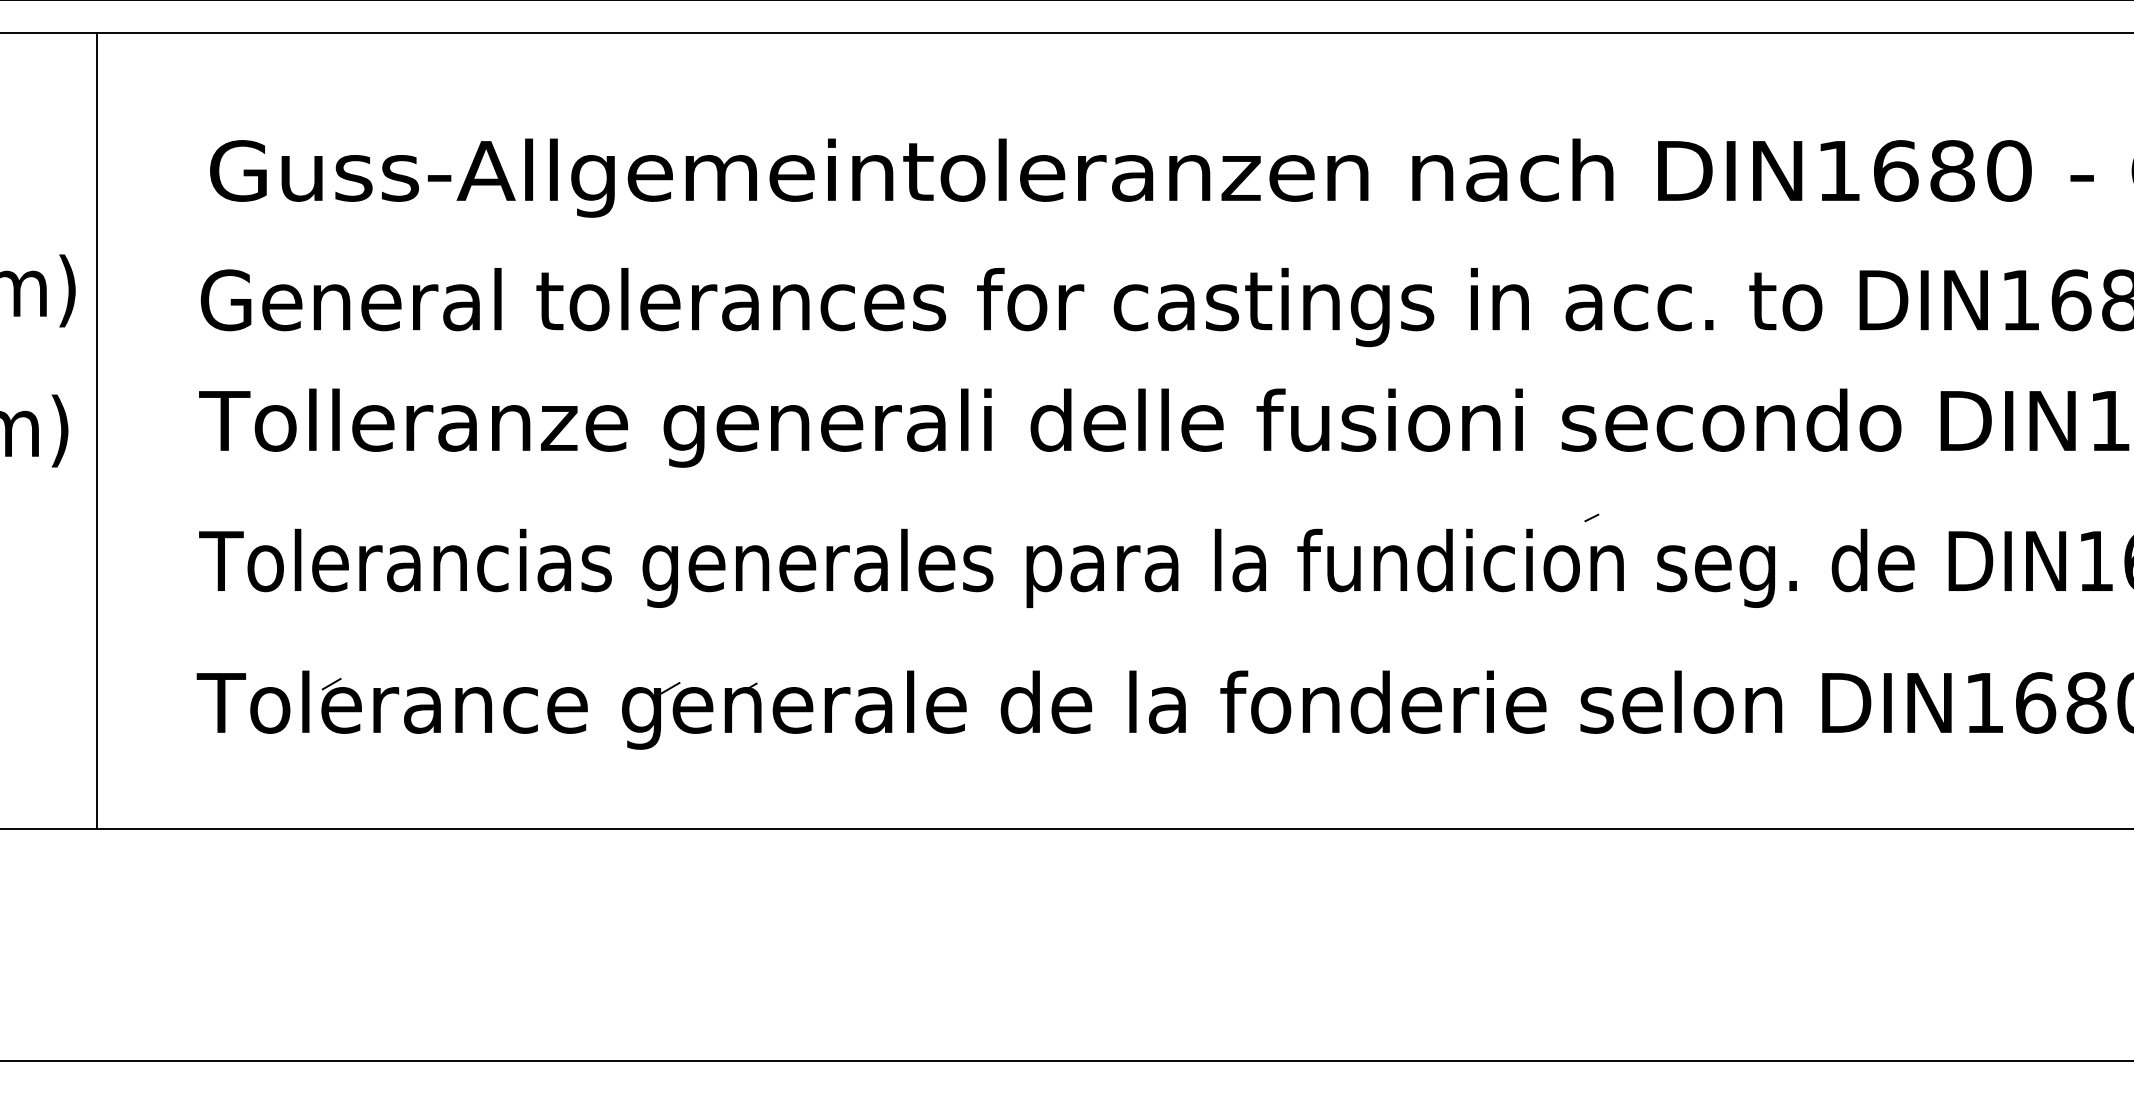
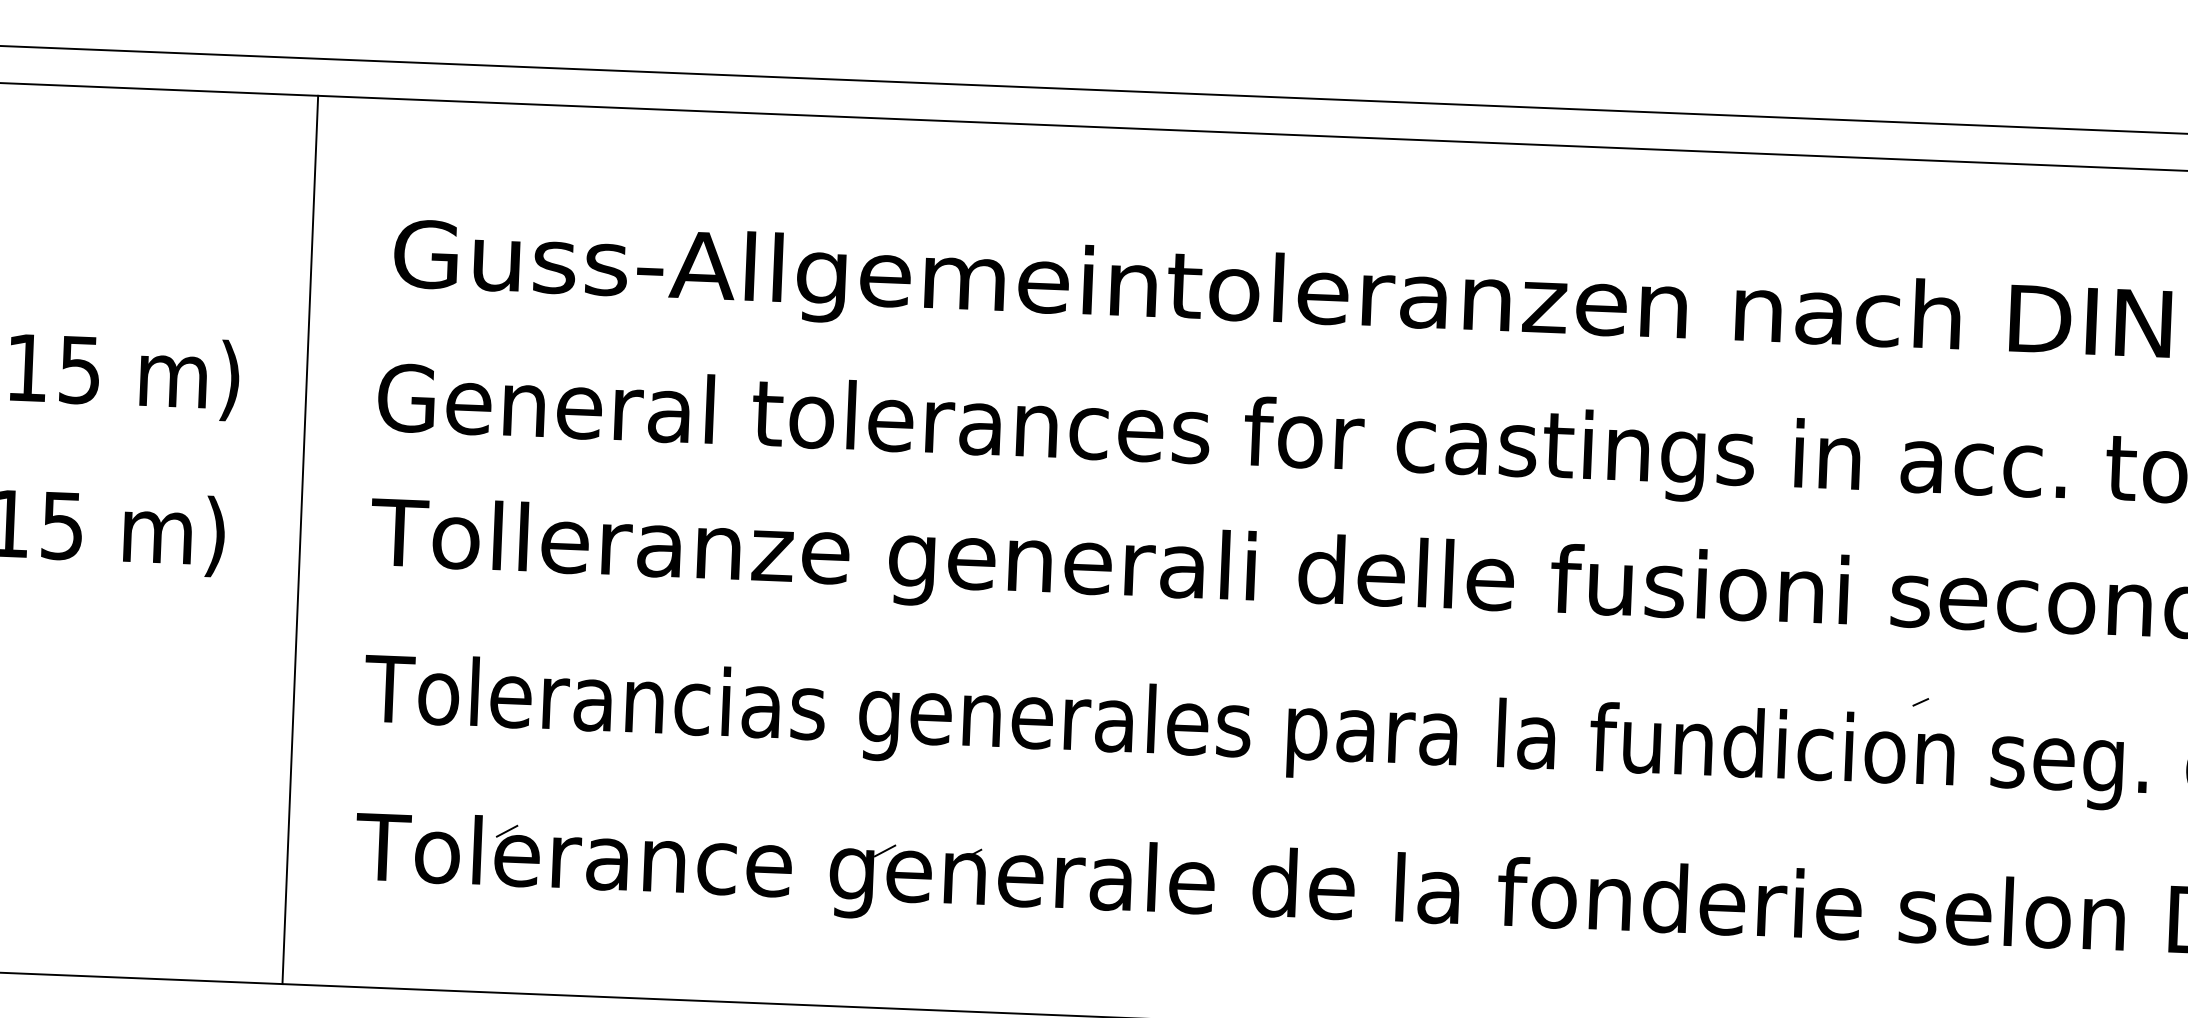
line: (97, 430) -> (300, 539), moved

